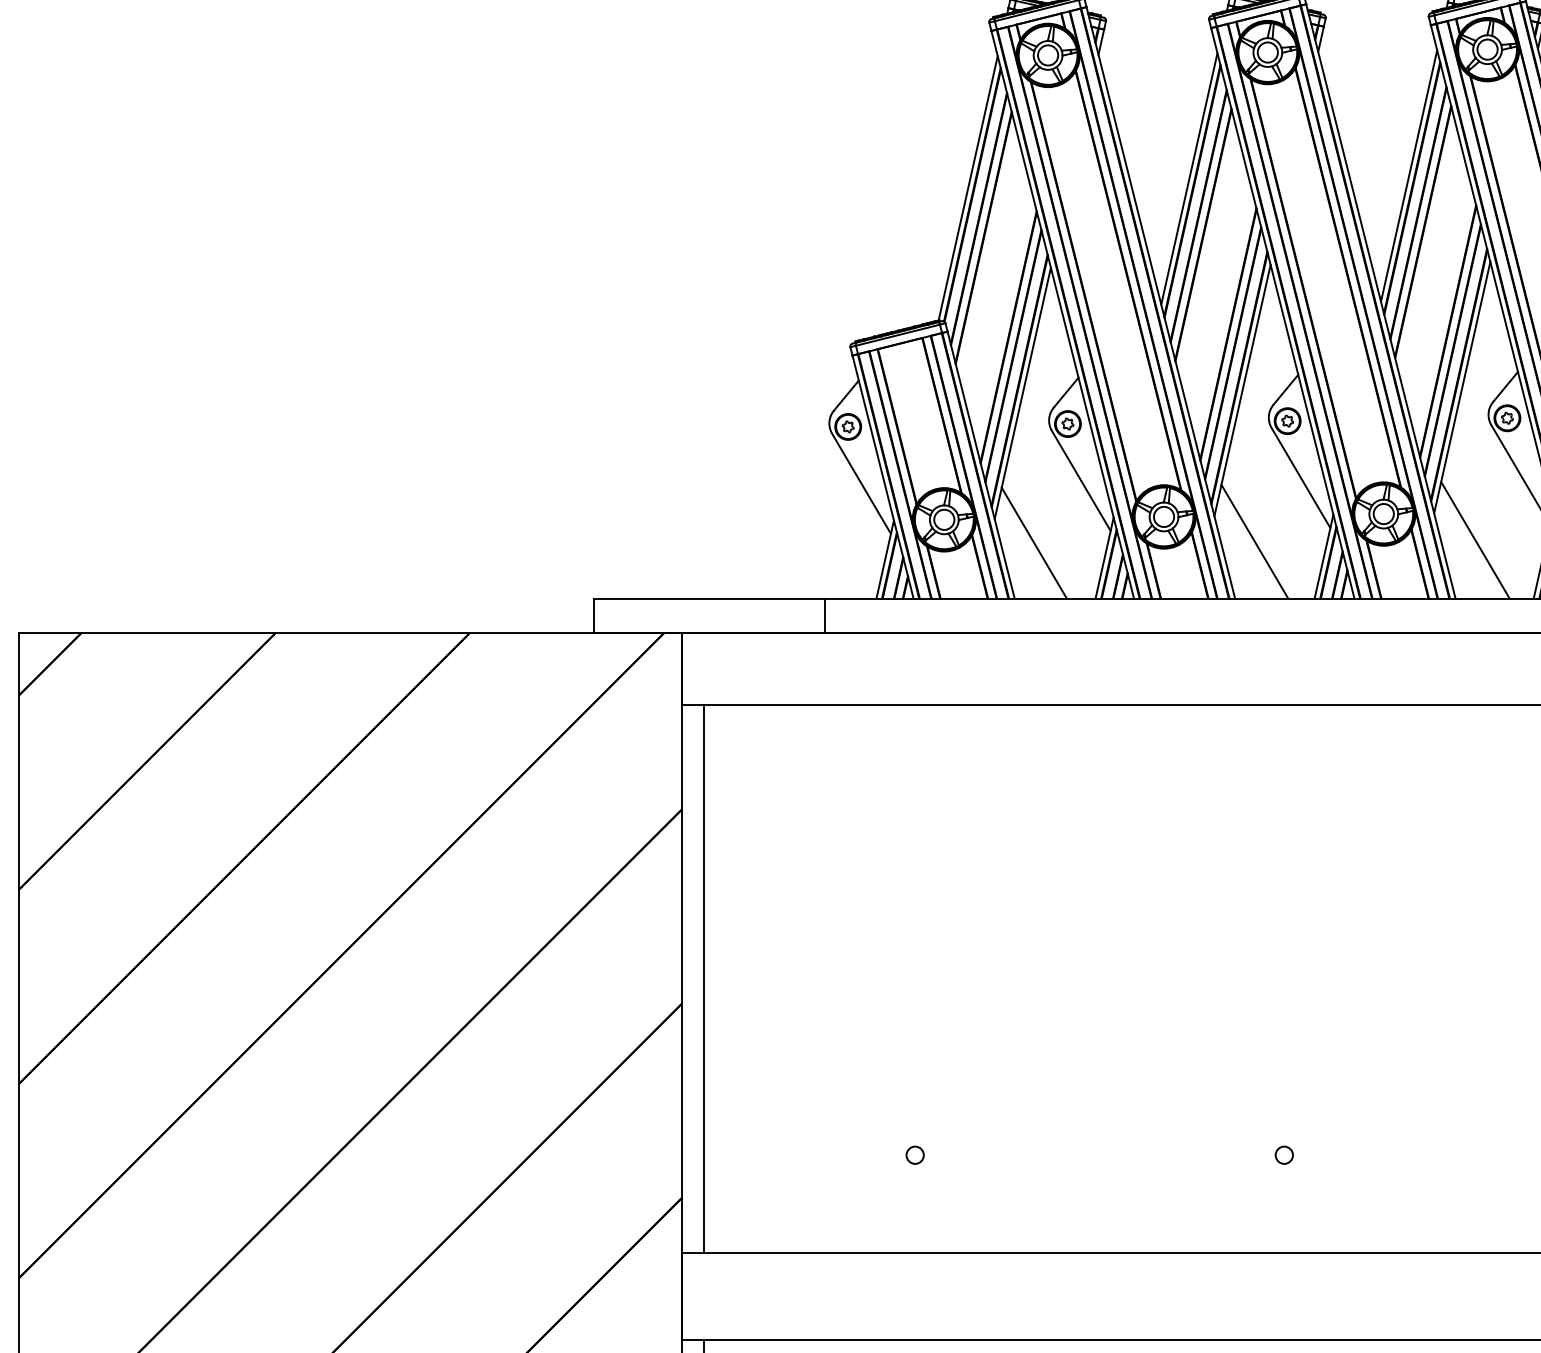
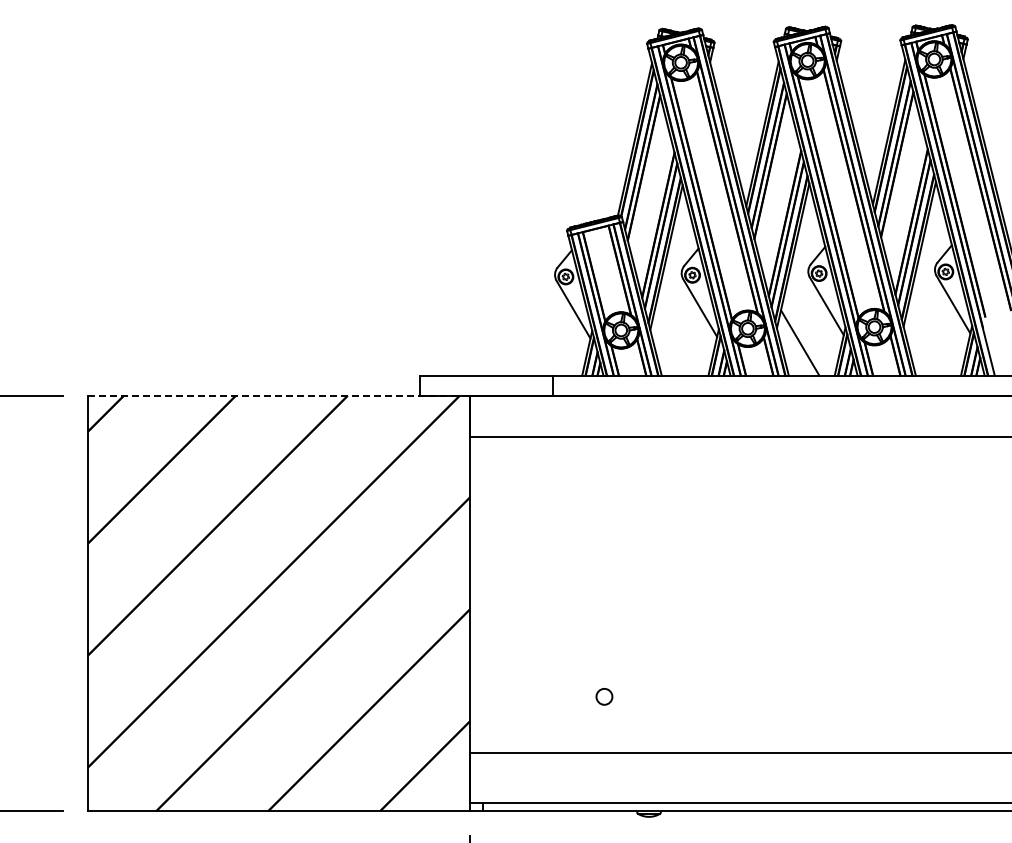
line: (1475, 538) -> (927, 341), removed
line: (1033, 542) -> (672, 343), removed
line: (351, 632) -> (279, 395), solid -> dashed
line: (703, 979) -> (482, 595), removed
circle: (915, 1154) -> (604, 696), size x1.6
circle: (1284, 1154) -> (817, 696), removed

